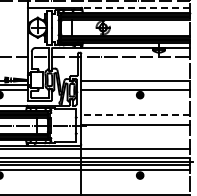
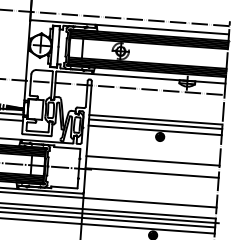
line: (135, 7) -> (162, 29), dashed -> solid
line: (135, 85) -> (155, 124), added
line: (135, 114) -> (152, 160), dashed -> solid

